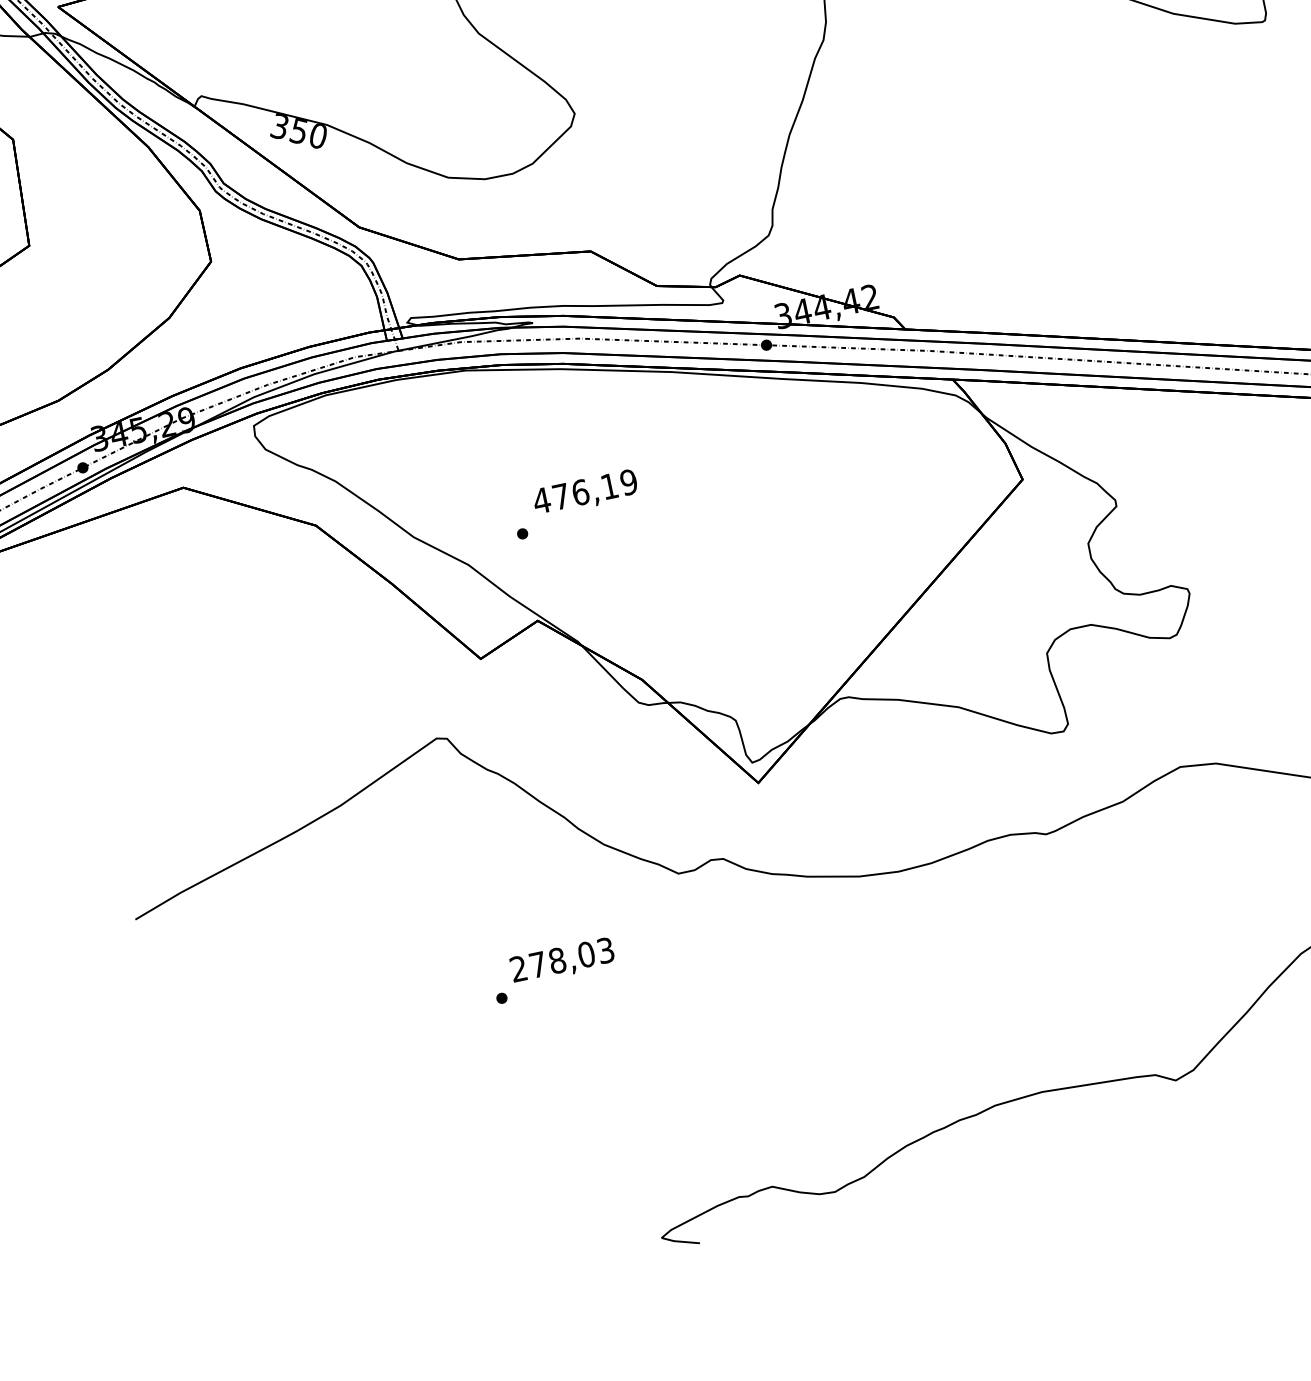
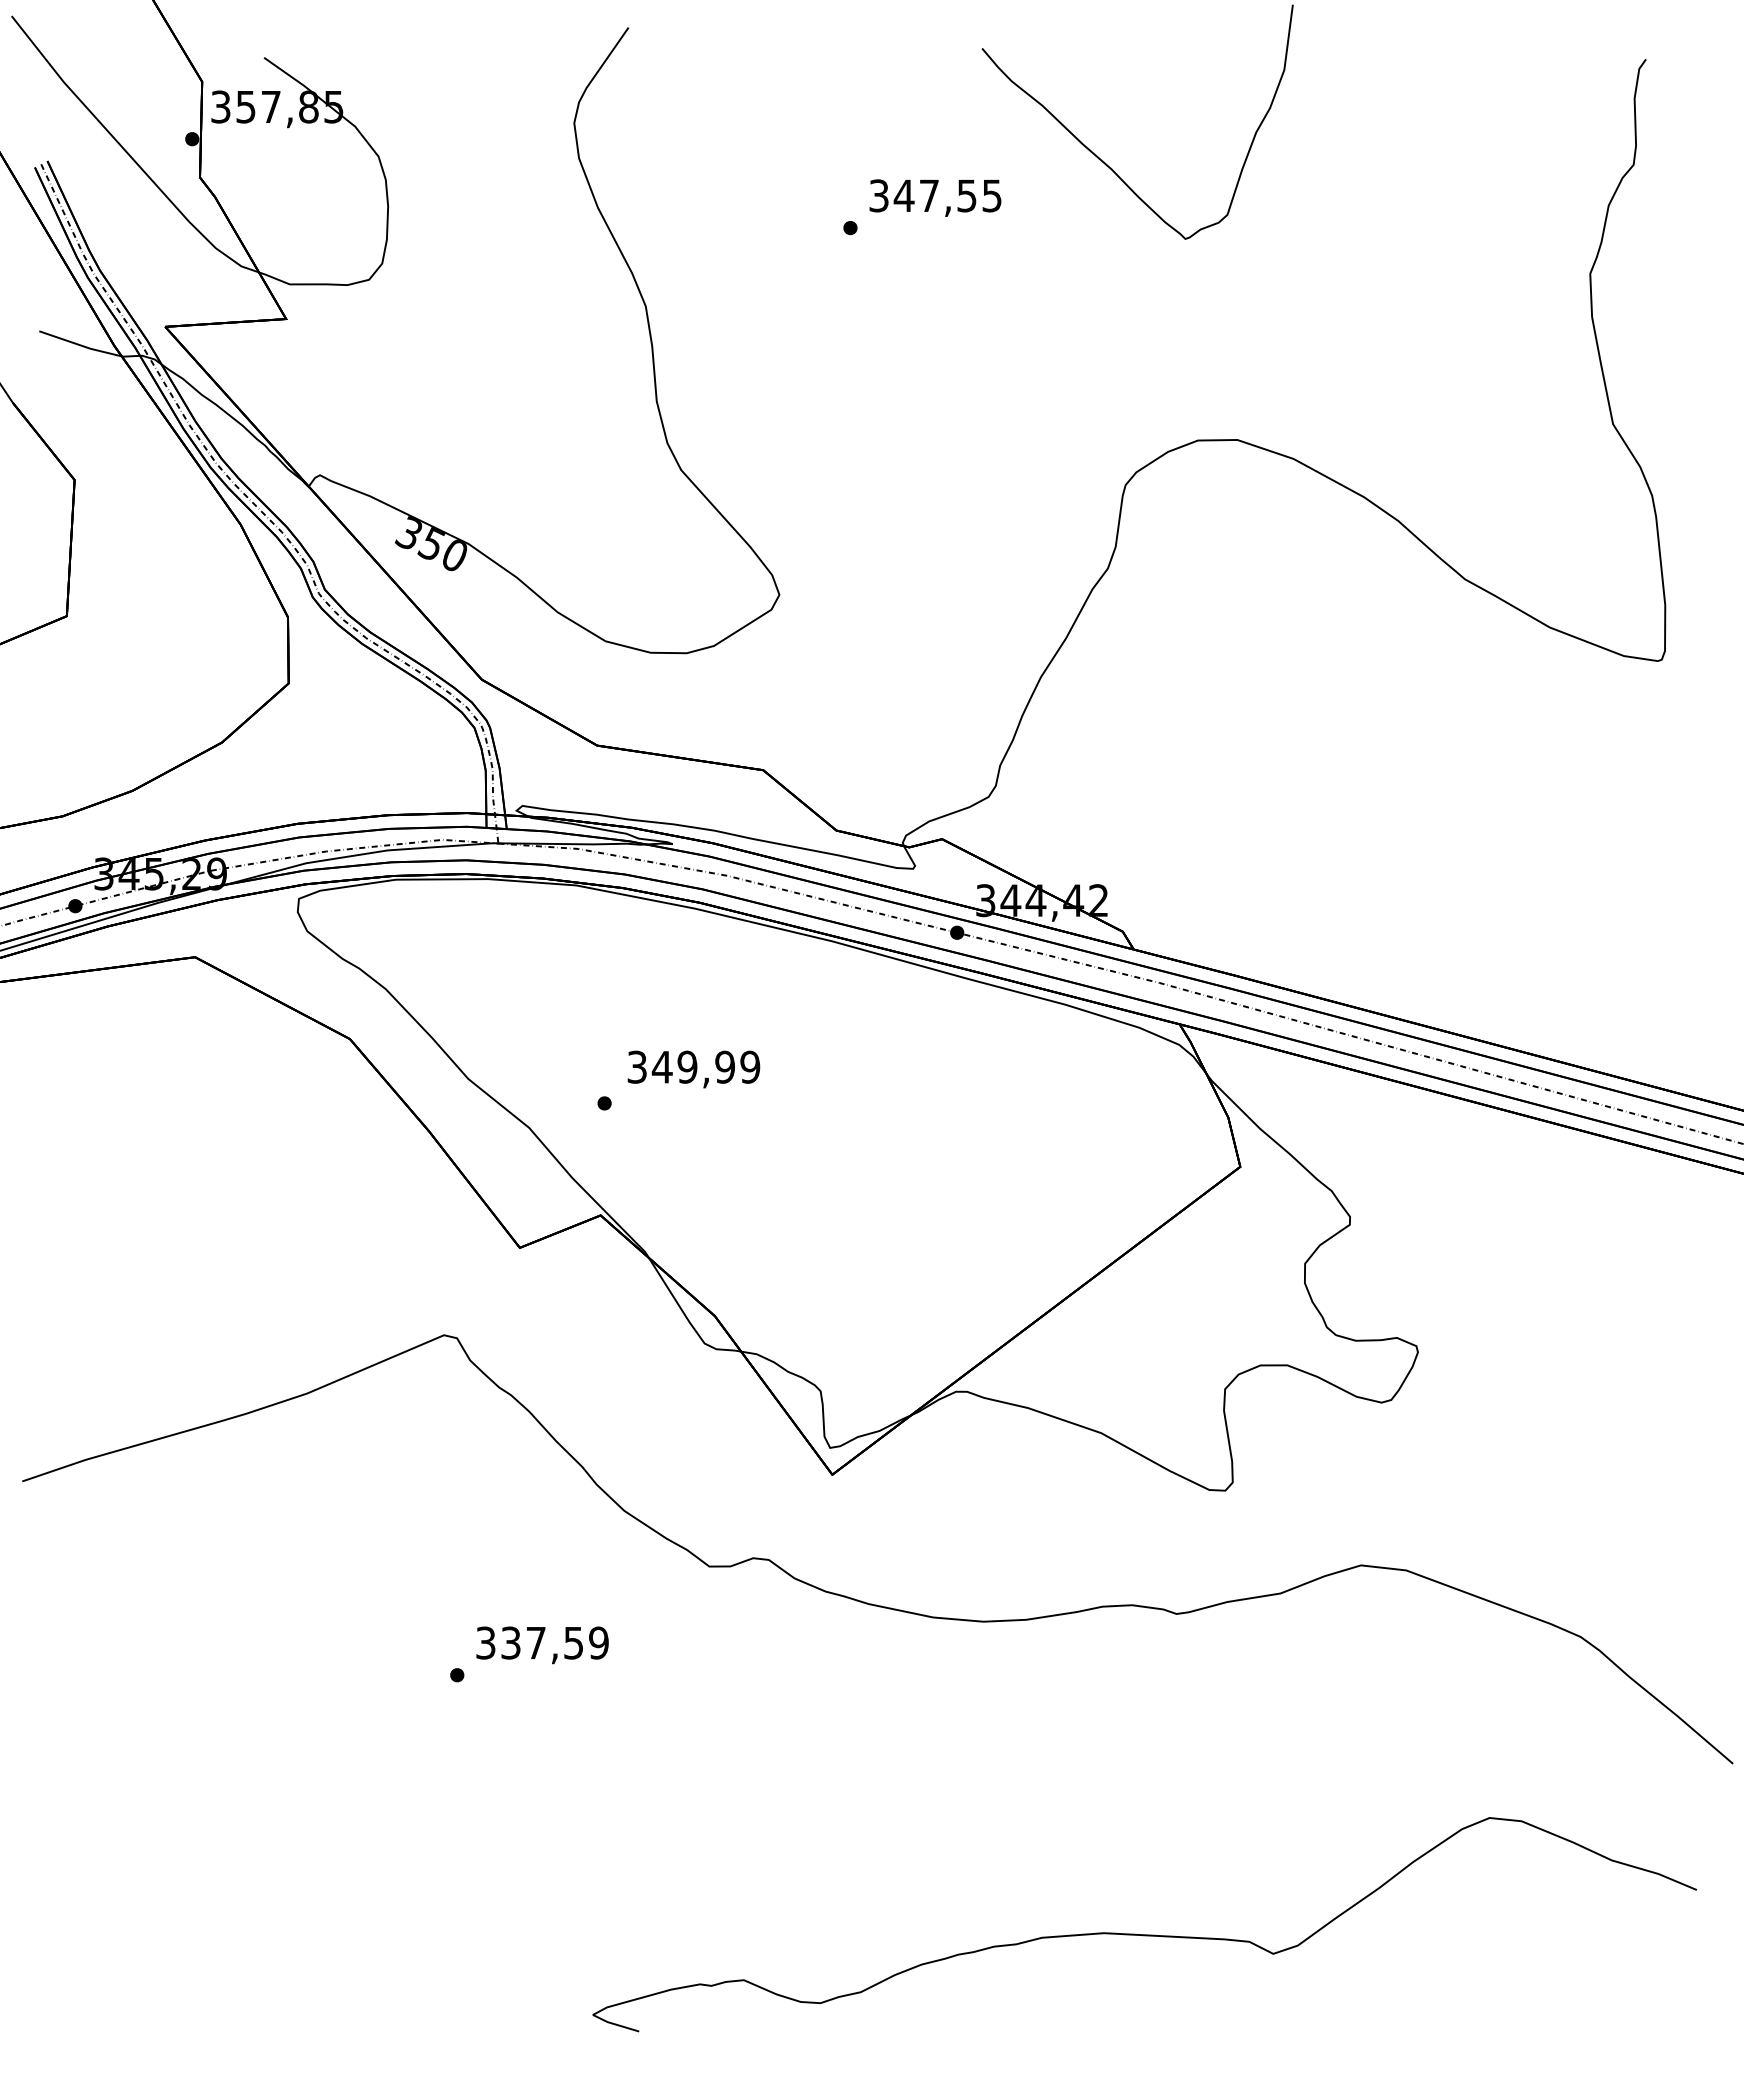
text: (575, 493) -> (680, 1066), 476,19 -> 349,99
text: (562, 959) -> (542, 1642), 278,03 -> 337,59

